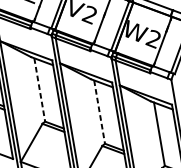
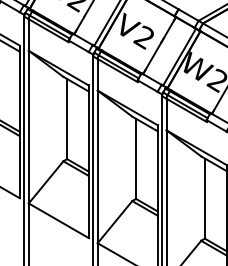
line: (40, 90) -> (67, 119), dashed -> solid
line: (100, 112) -> (136, 159), dashed -> solid

